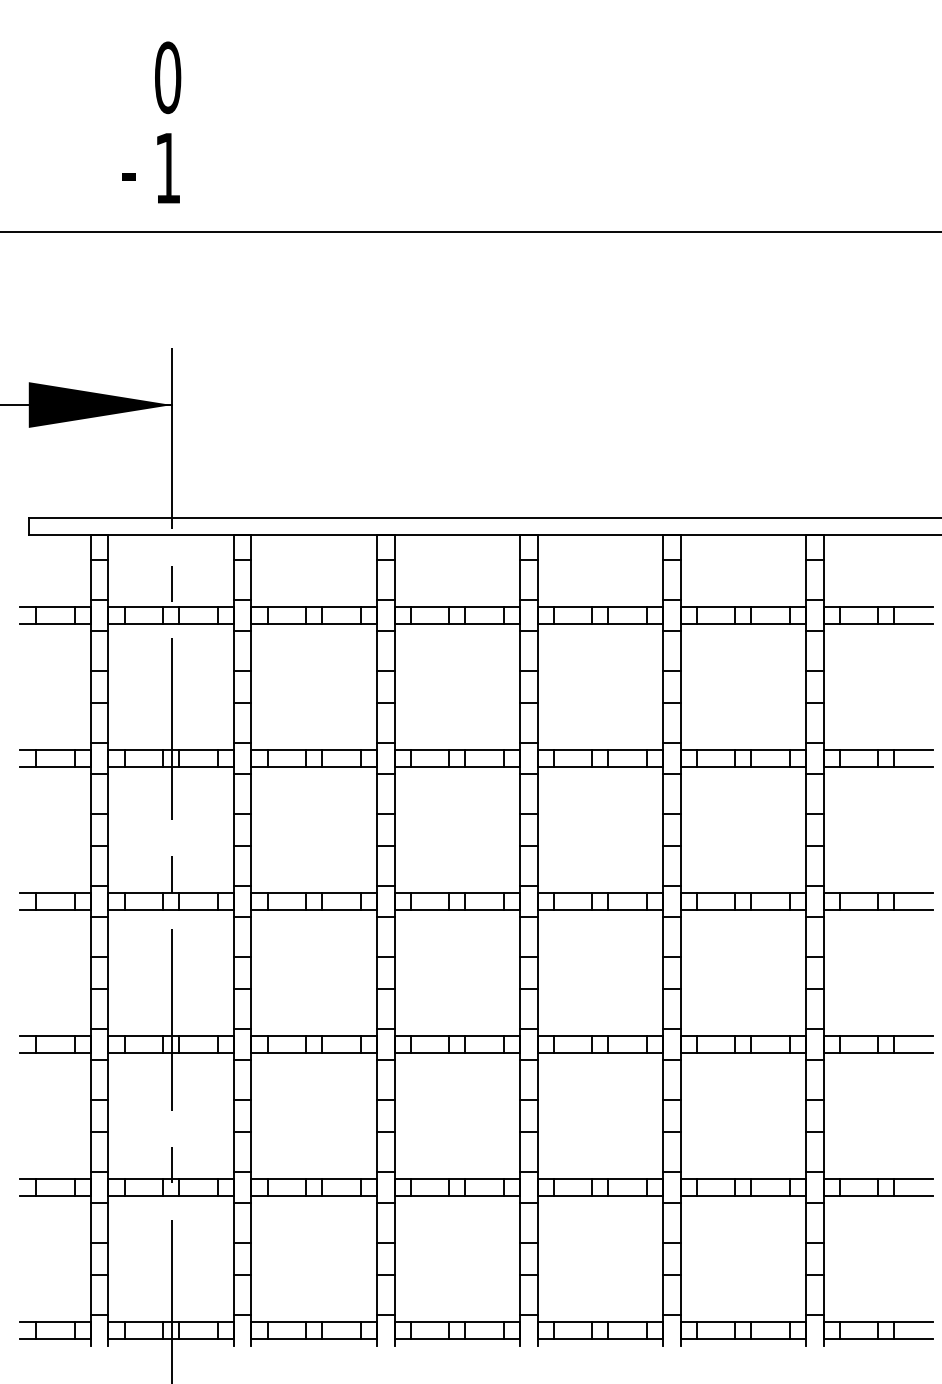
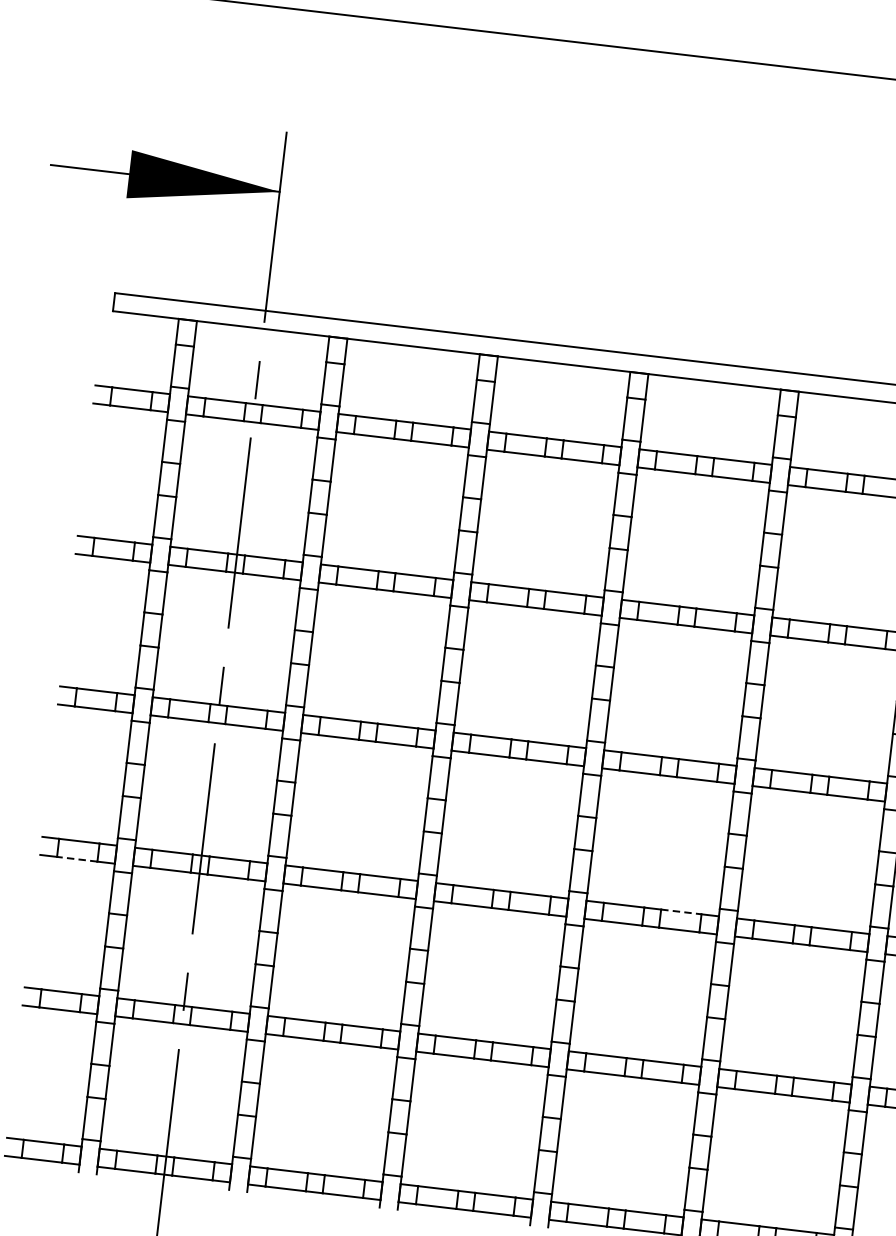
line: (628, 1035) -> (682, 911), solid -> dashed
line: (55, 1052) -> (77, 858), solid -> dashed

